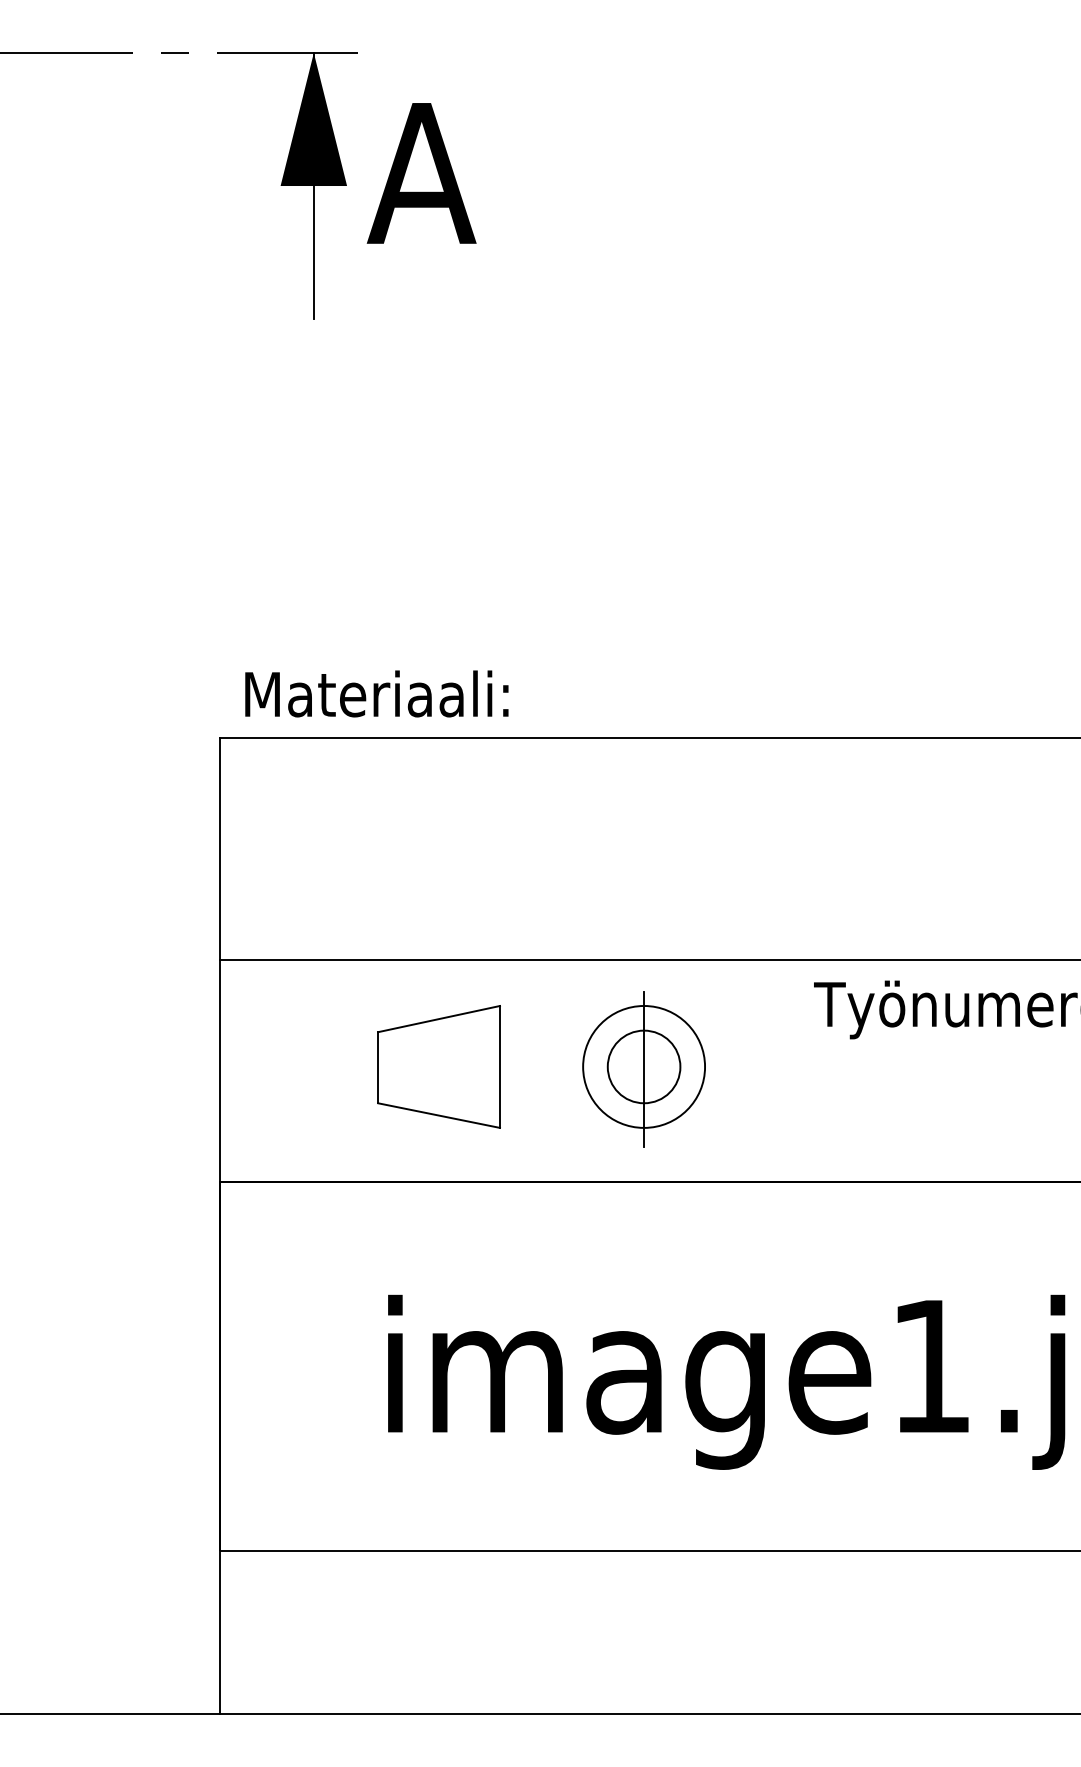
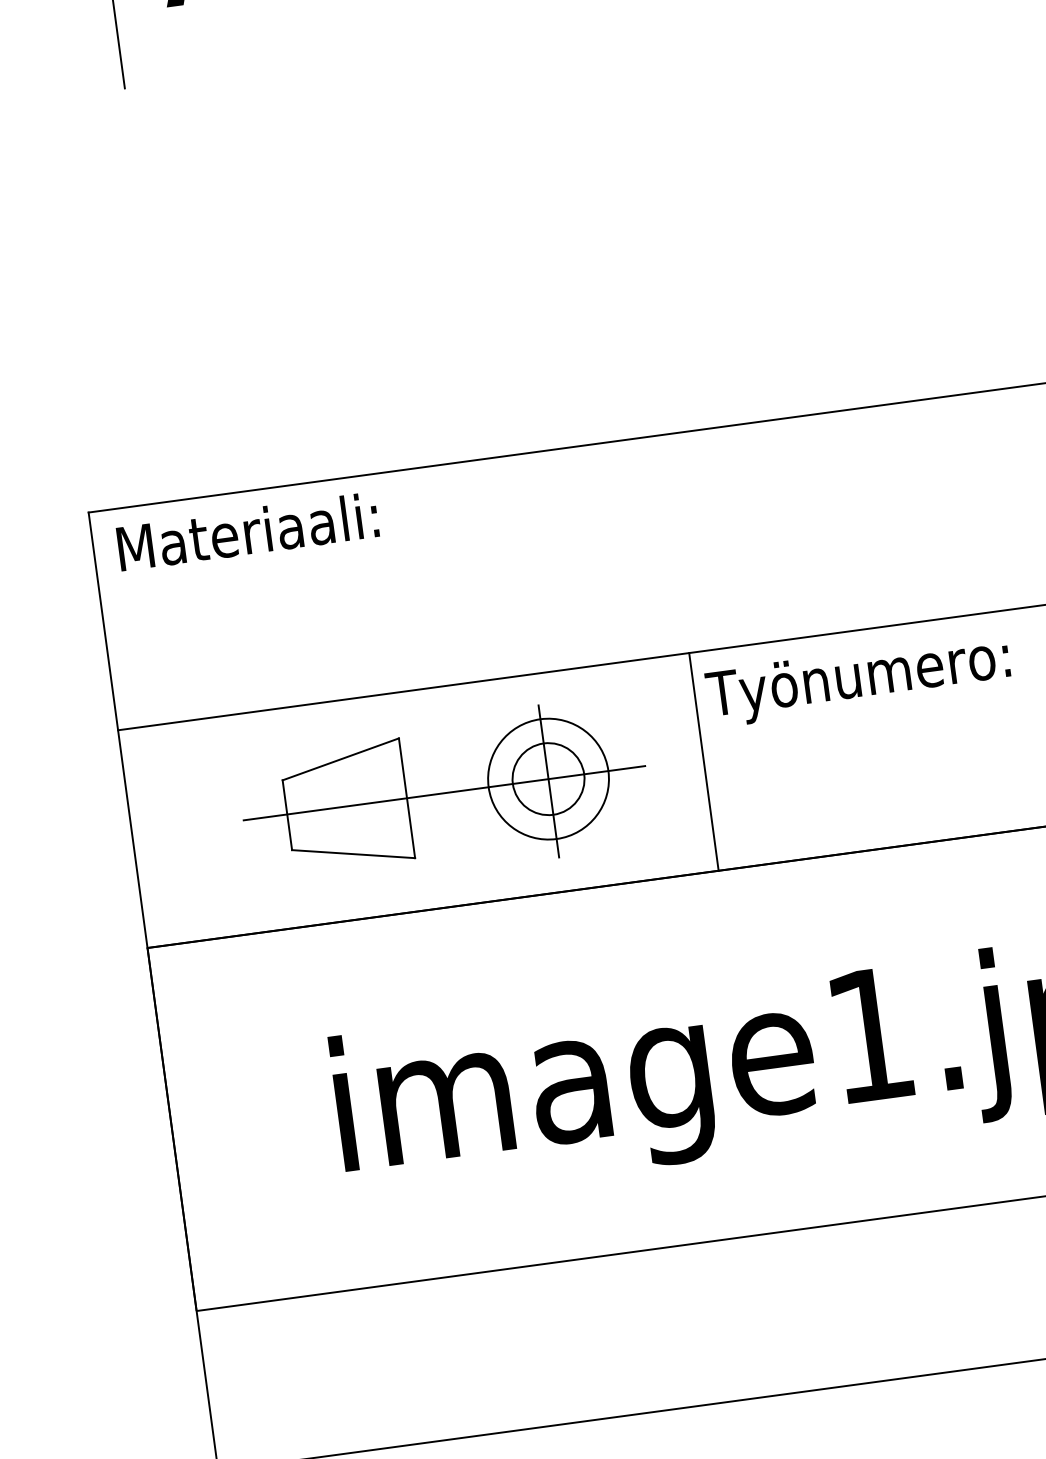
text: (376, 693) -> (247, 531), moved
line: (537, 1066) -> (443, 792), added
line: (801, 1070) -> (703, 761), added

